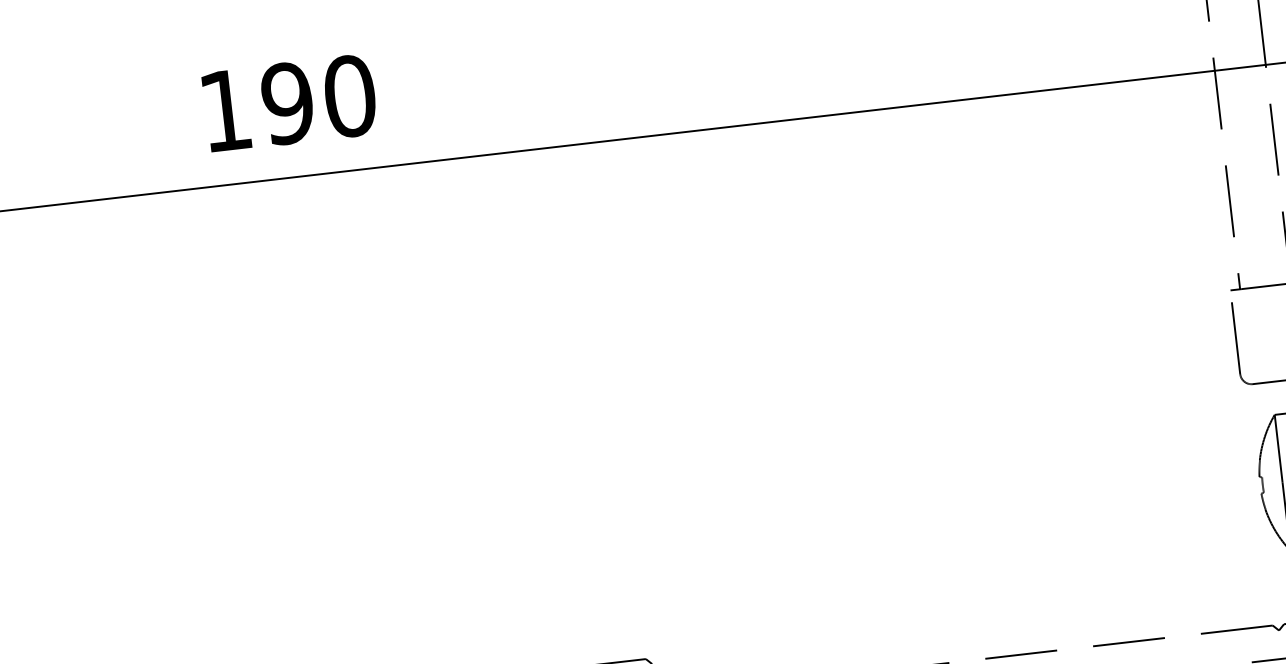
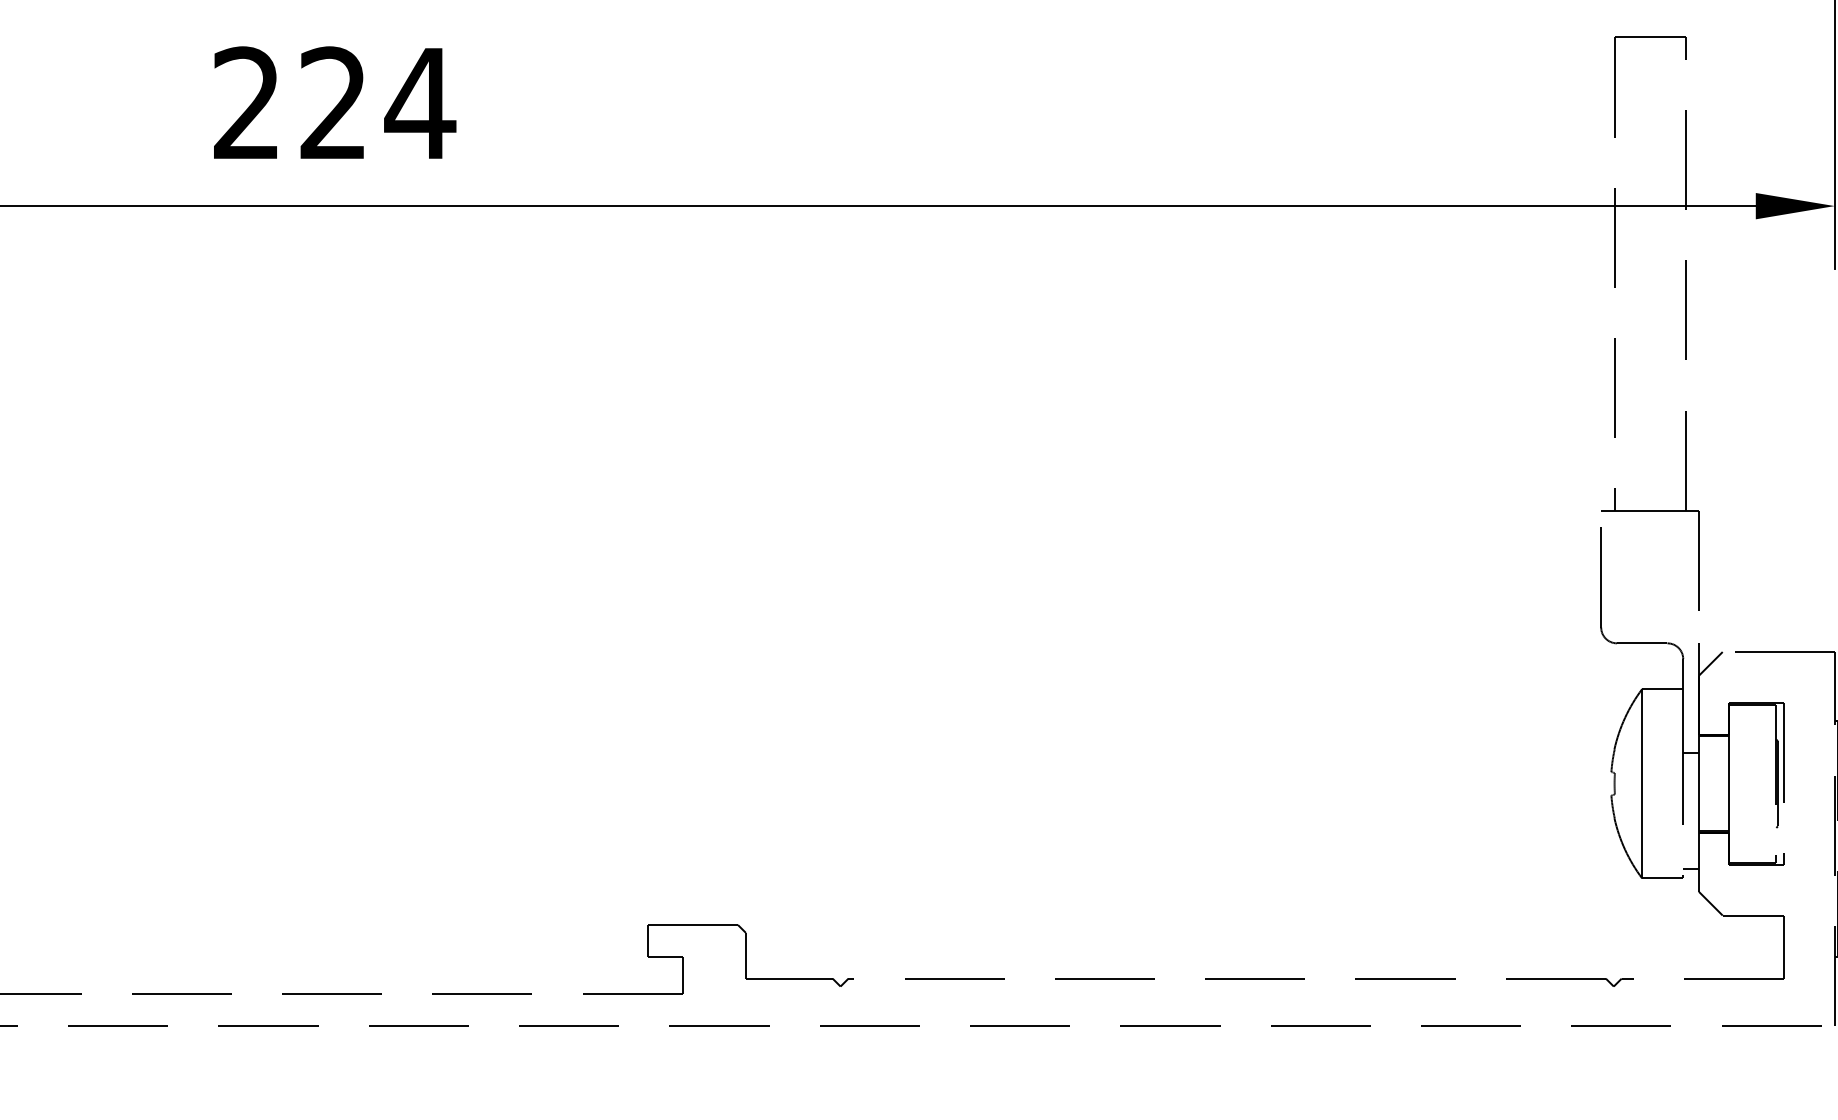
text: (289, 103) -> (335, 103), 190 -> 224

